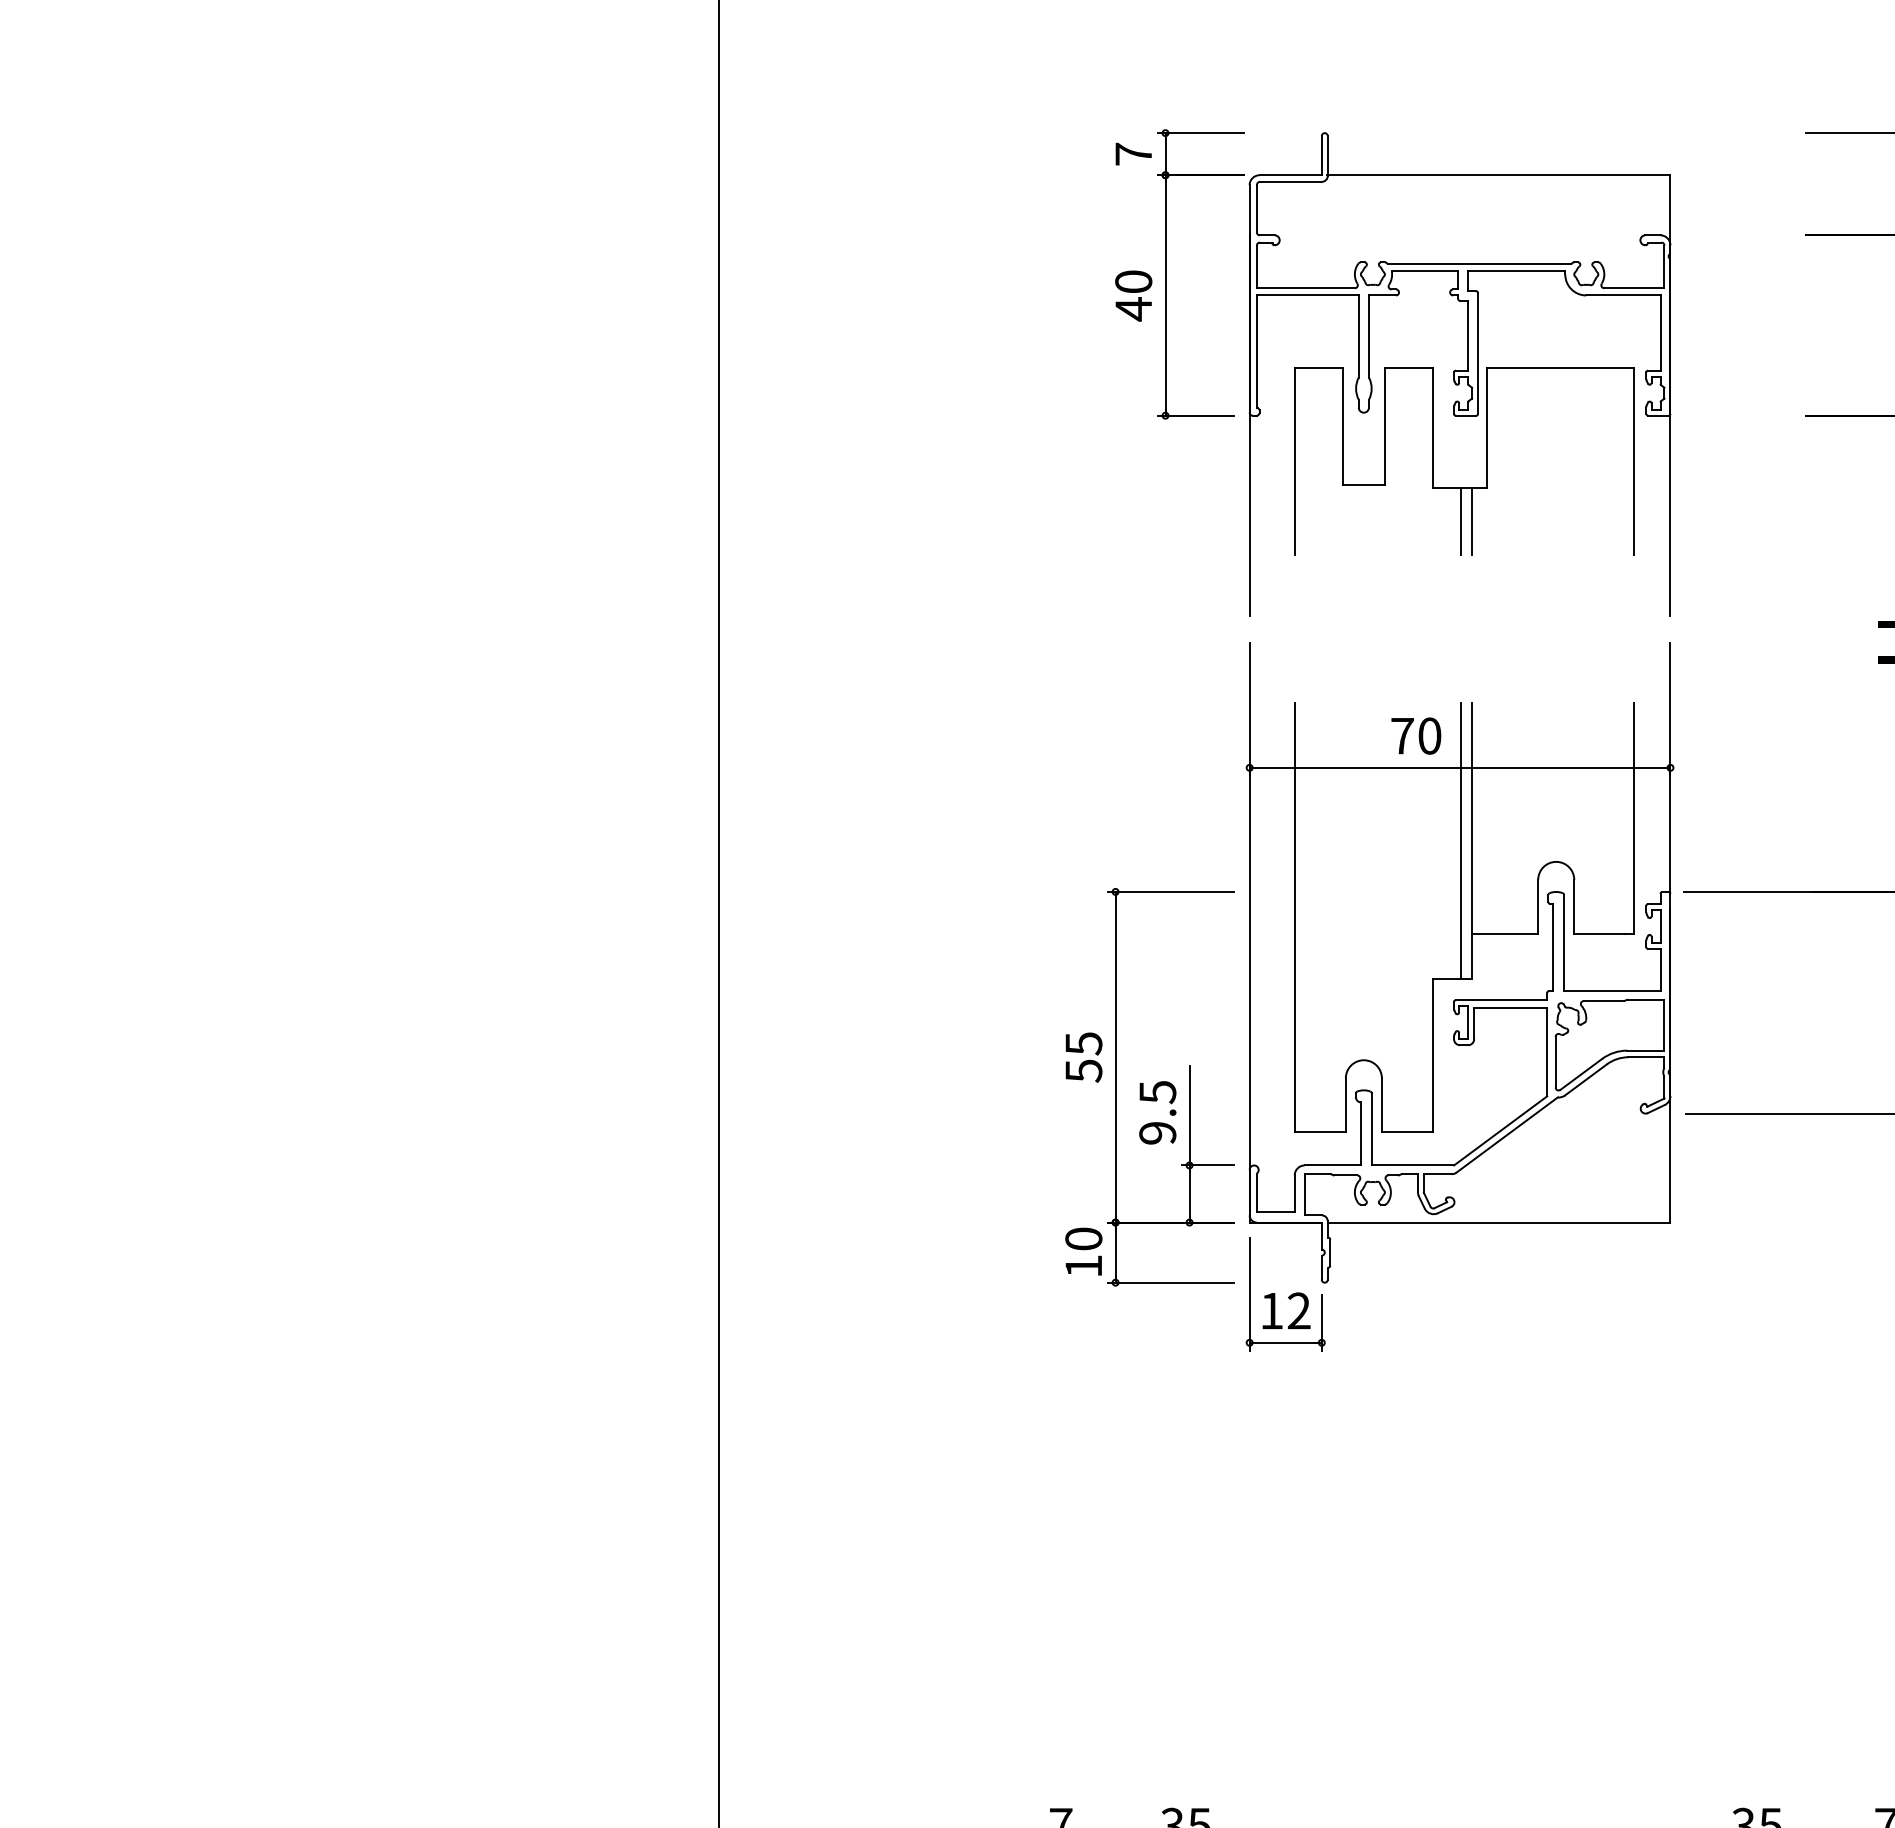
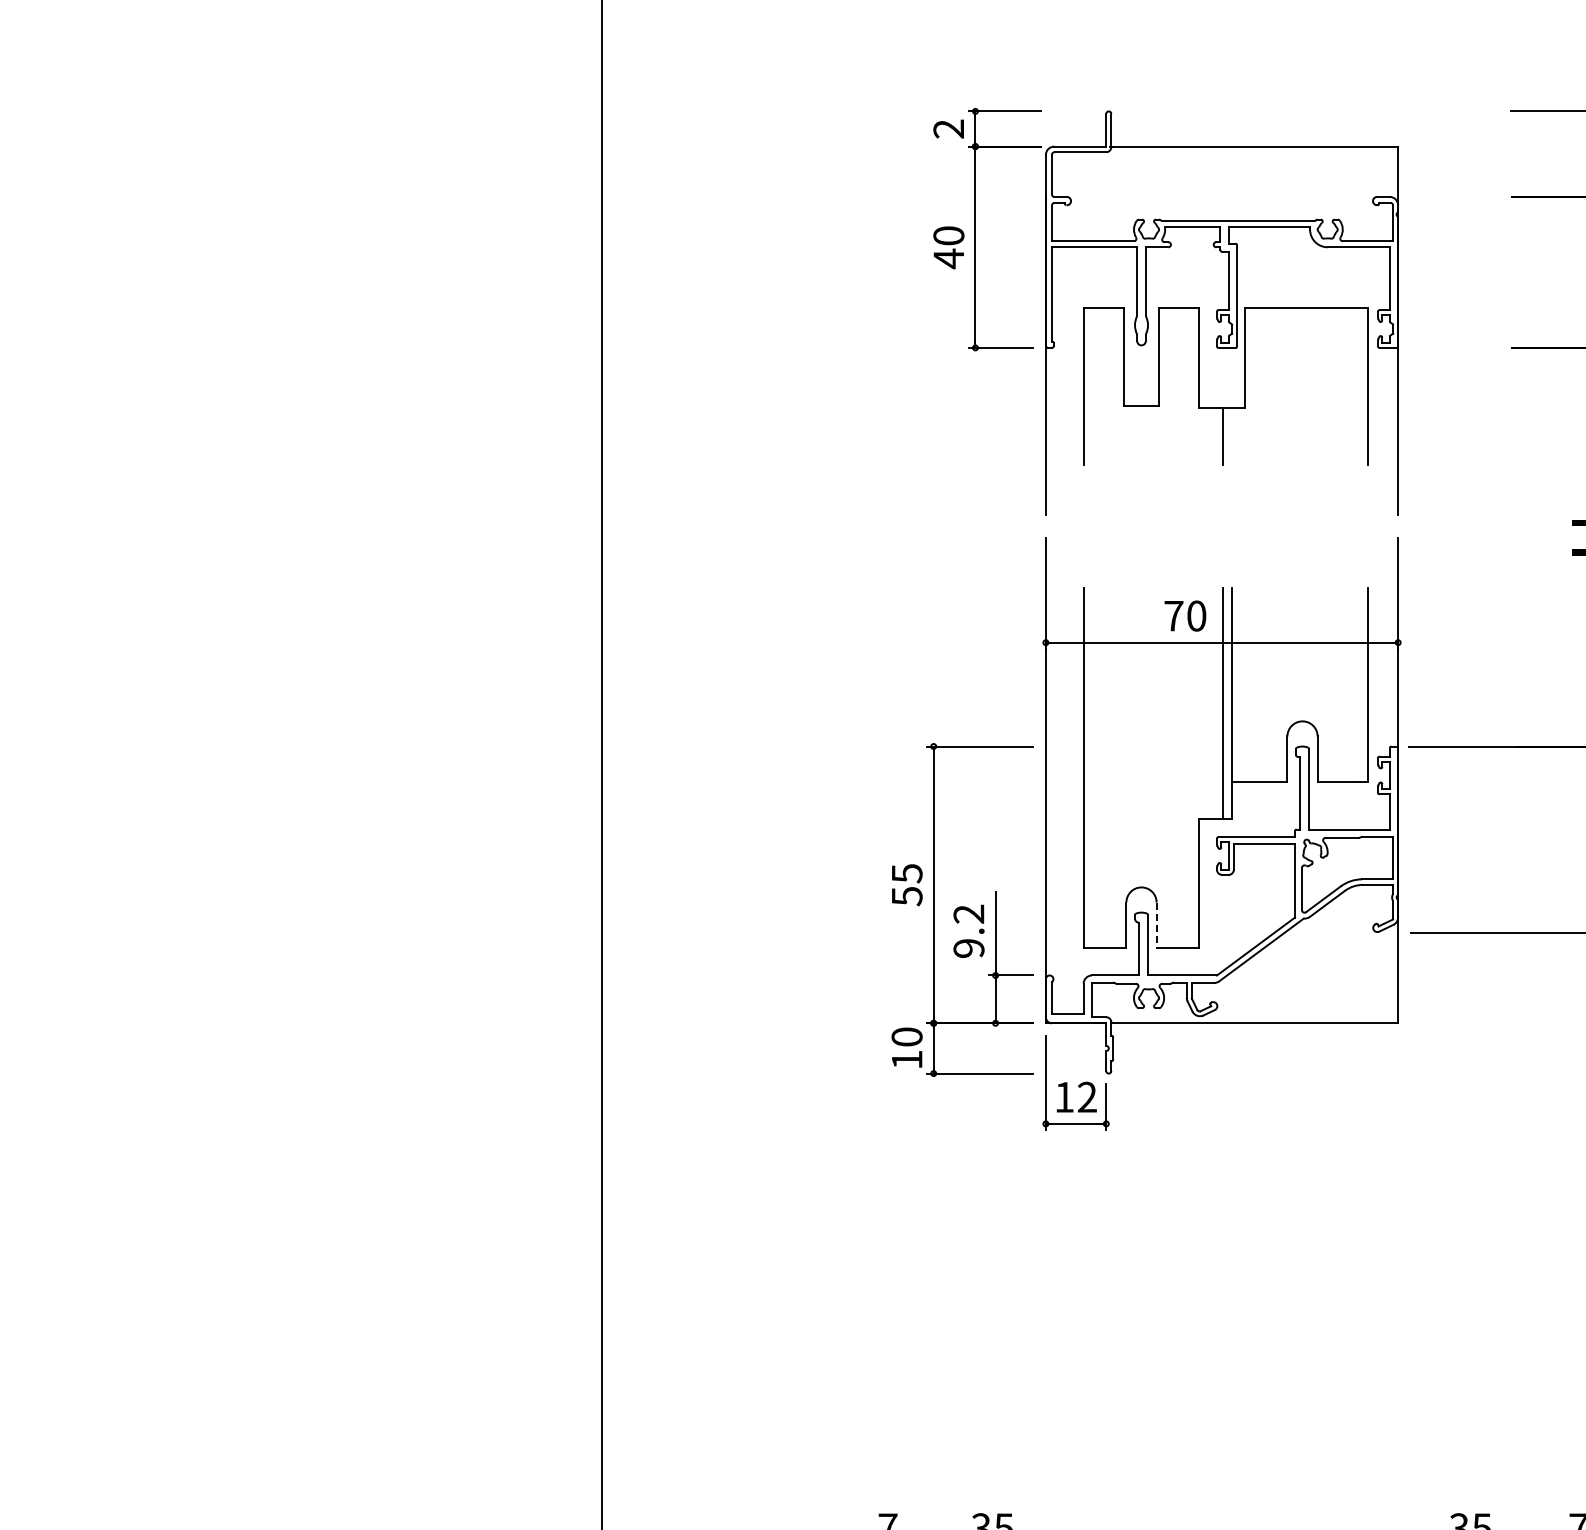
text: (1133, 153) -> (948, 128), 7 -> 2
line: (1472, 521) -> (1232, 436), removed
text: (1157, 1092) -> (968, 914), 9.5 -> 9.2
line: (1381, 1105) -> (1156, 925), solid -> dashed

